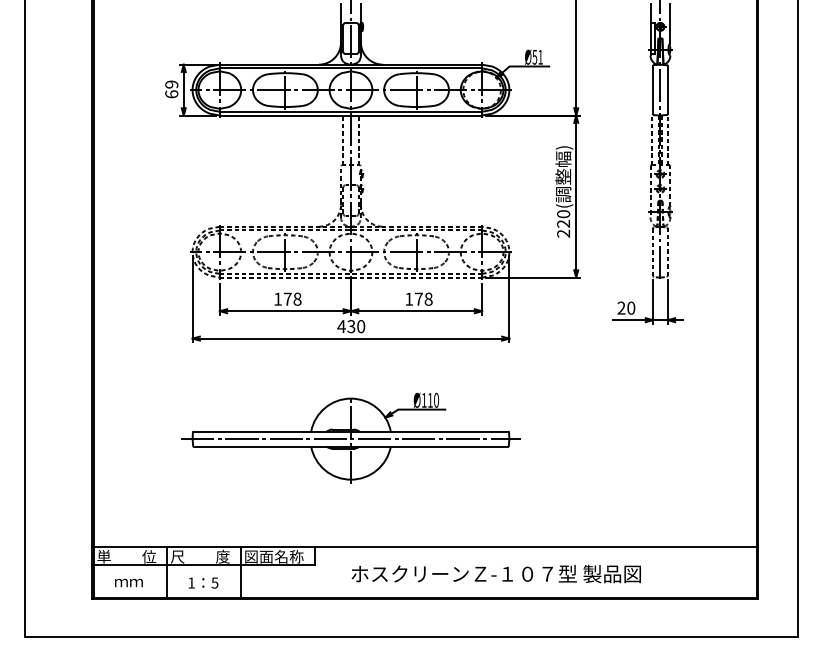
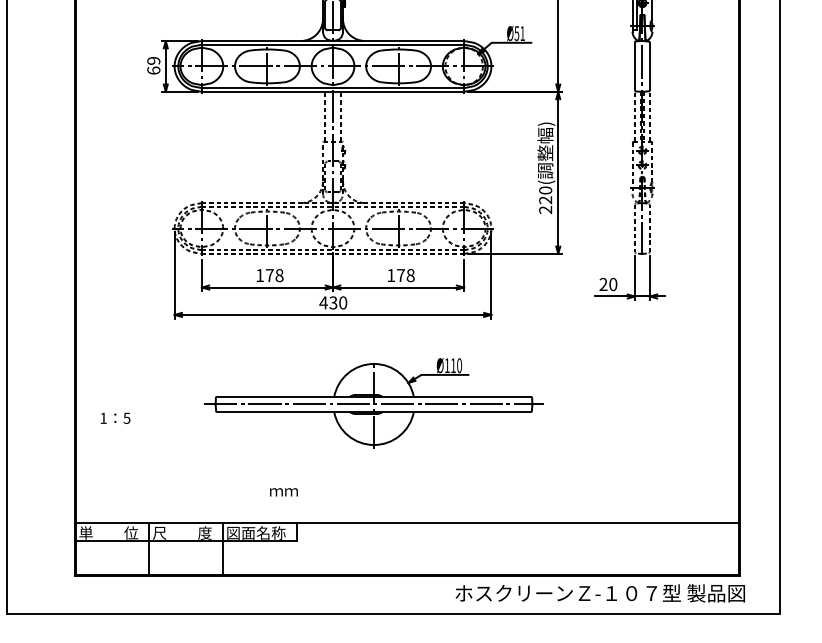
part: (350, 437) -> (373, 402), moved
text: (495, 573) -> (599, 592), moved
text: (128, 582) -> (283, 491), moved
text: (203, 582) -> (115, 417), moved

